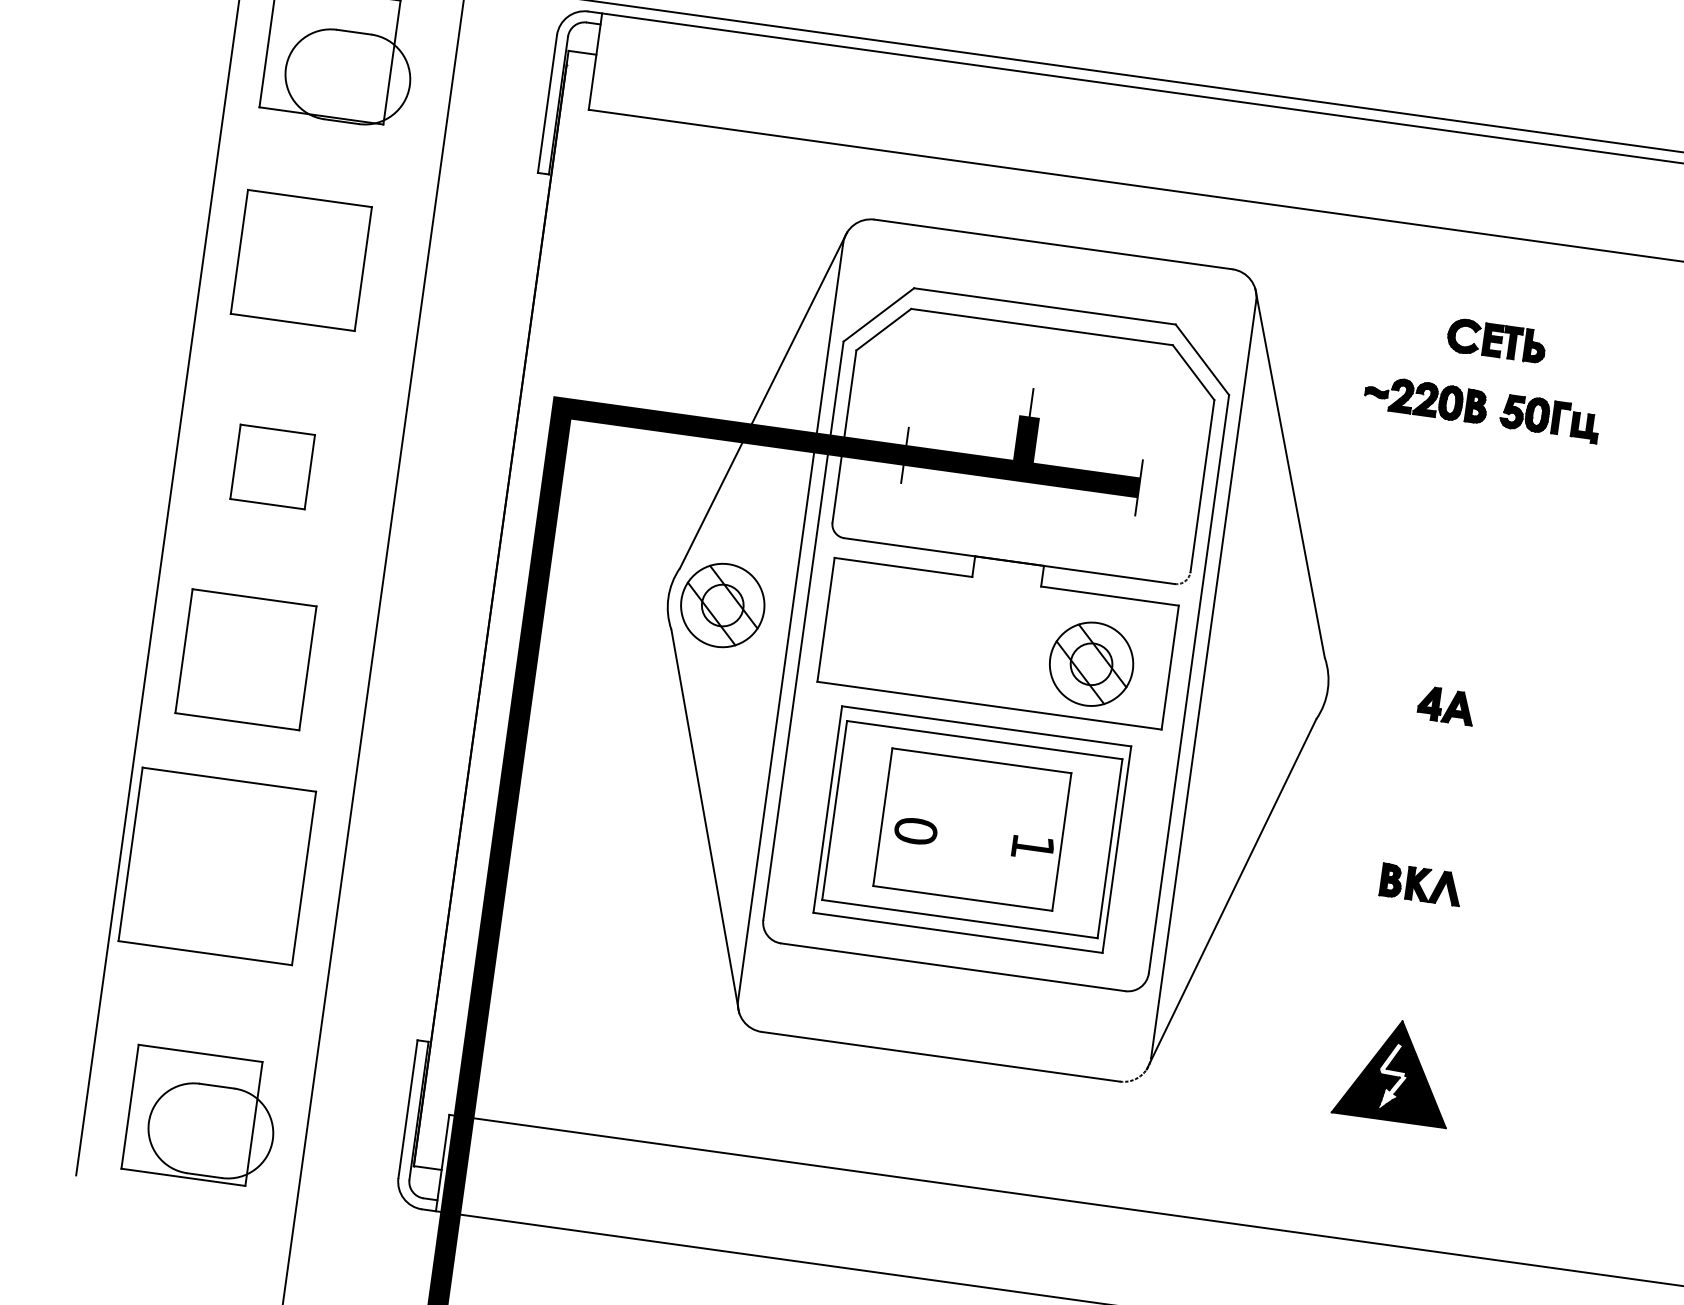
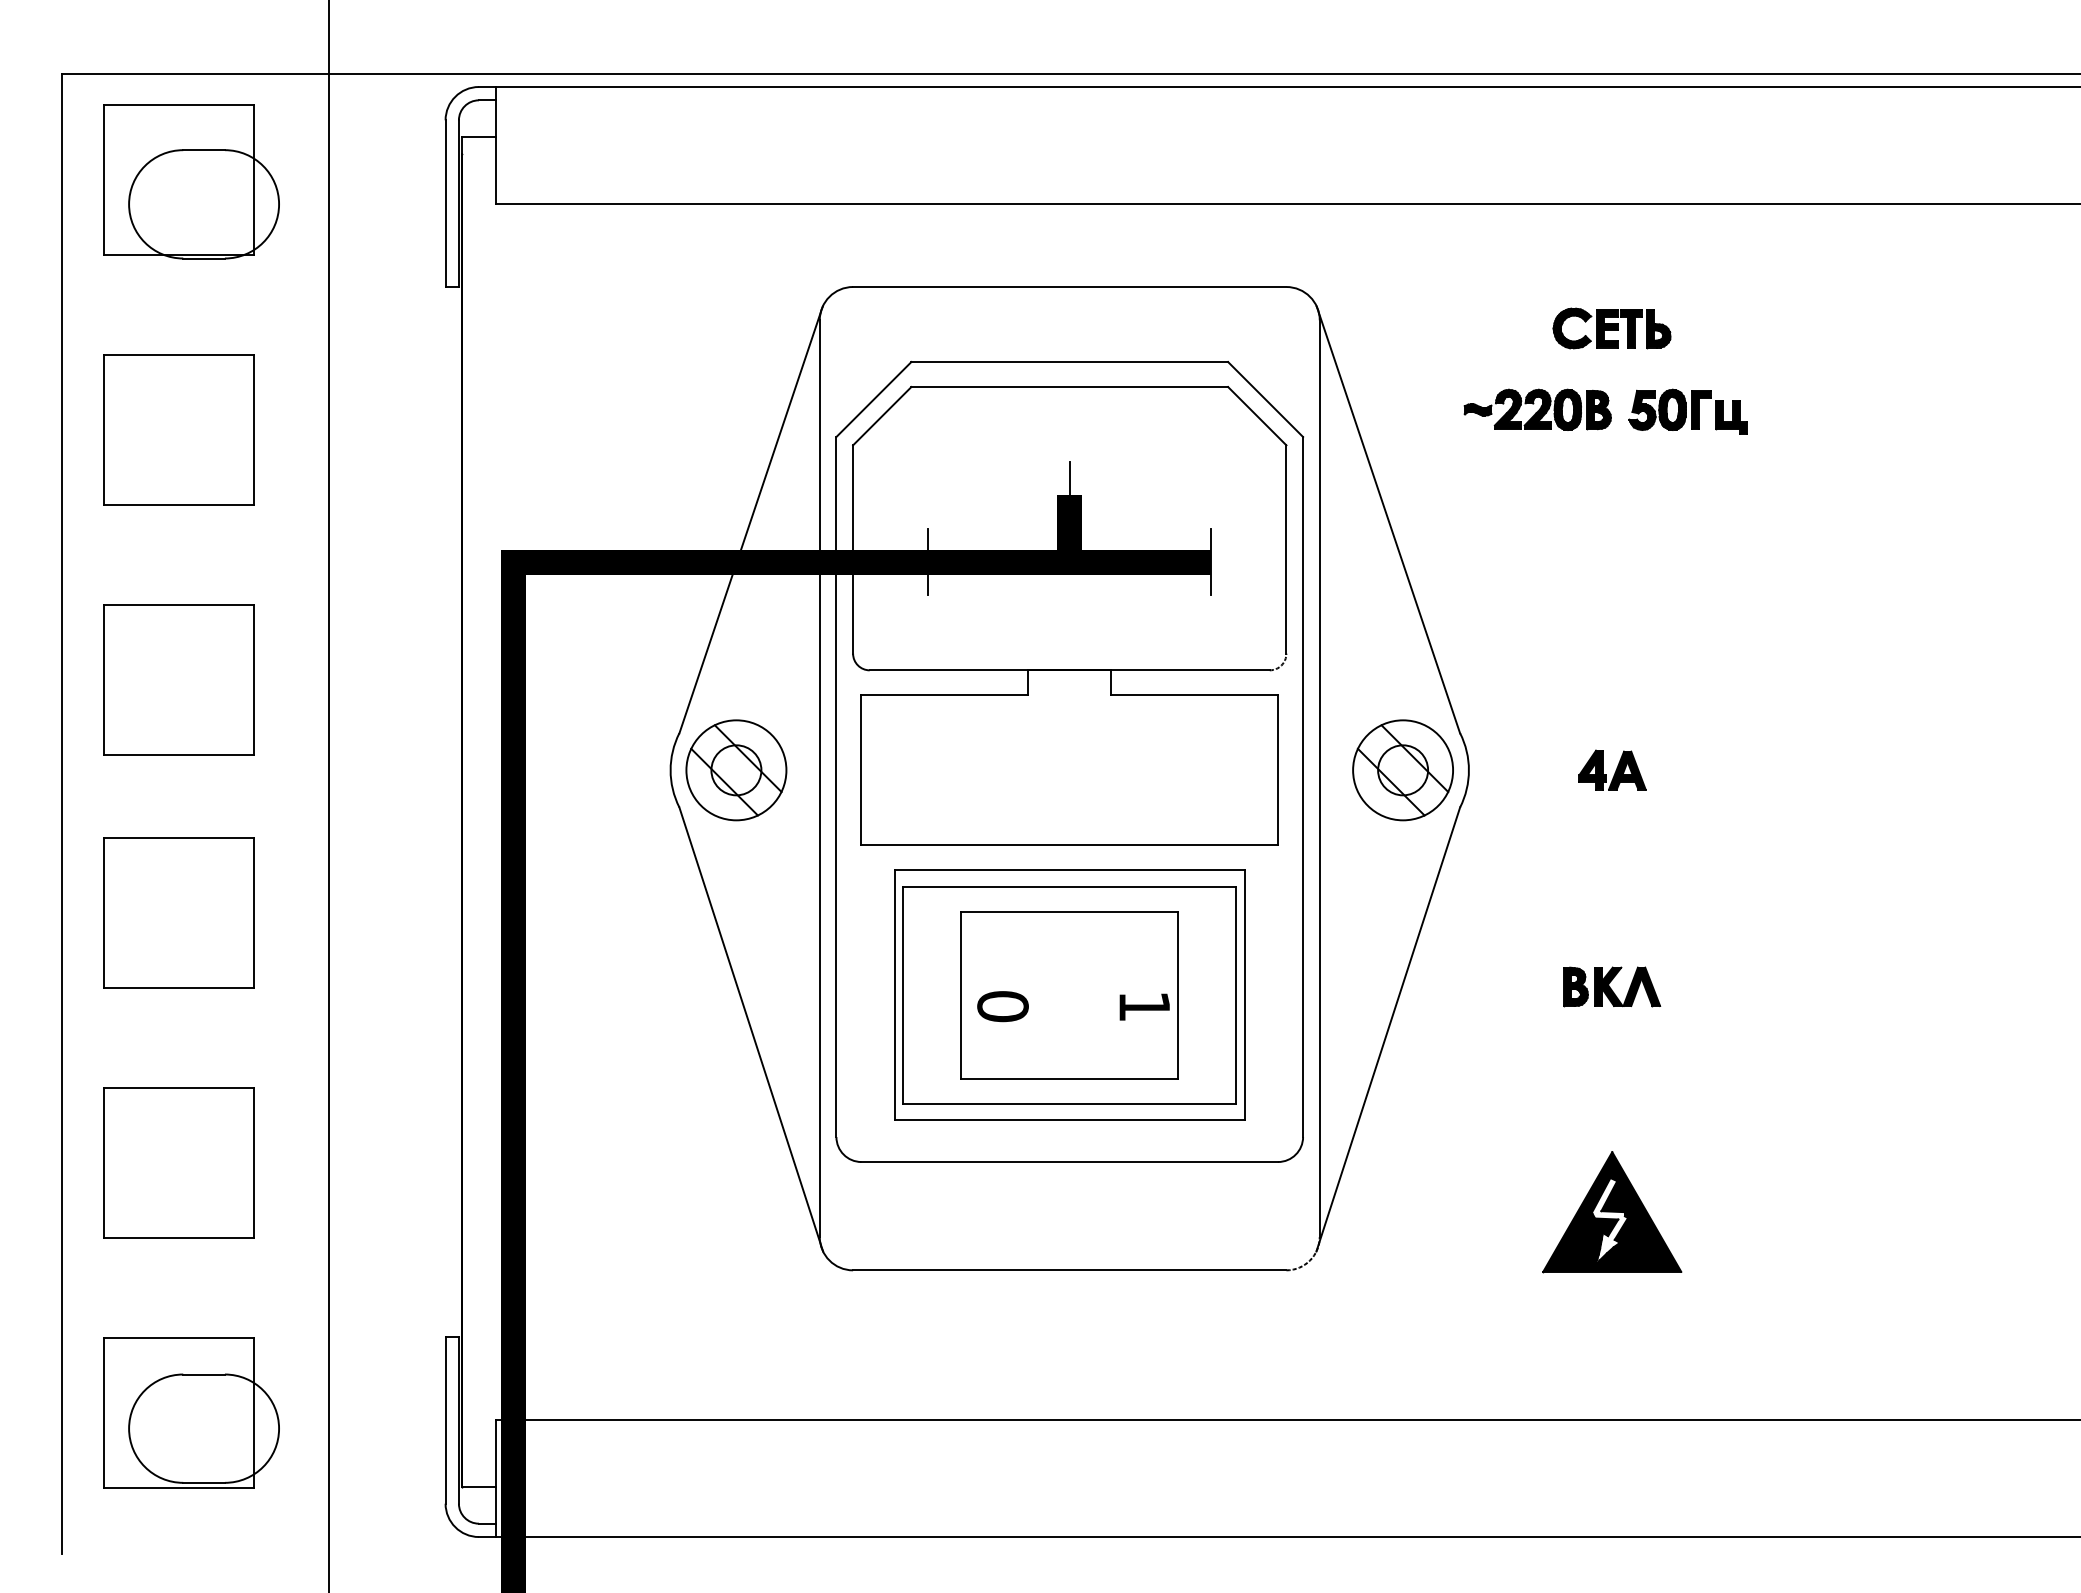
part: (272, 466) -> (178, 679), size x1.67
part: (1091, 664) -> (1402, 770), moved
part: (216, 865) -> (178, 1162), size x0.71
part: (202, 1116) -> (191, 1412), moved

